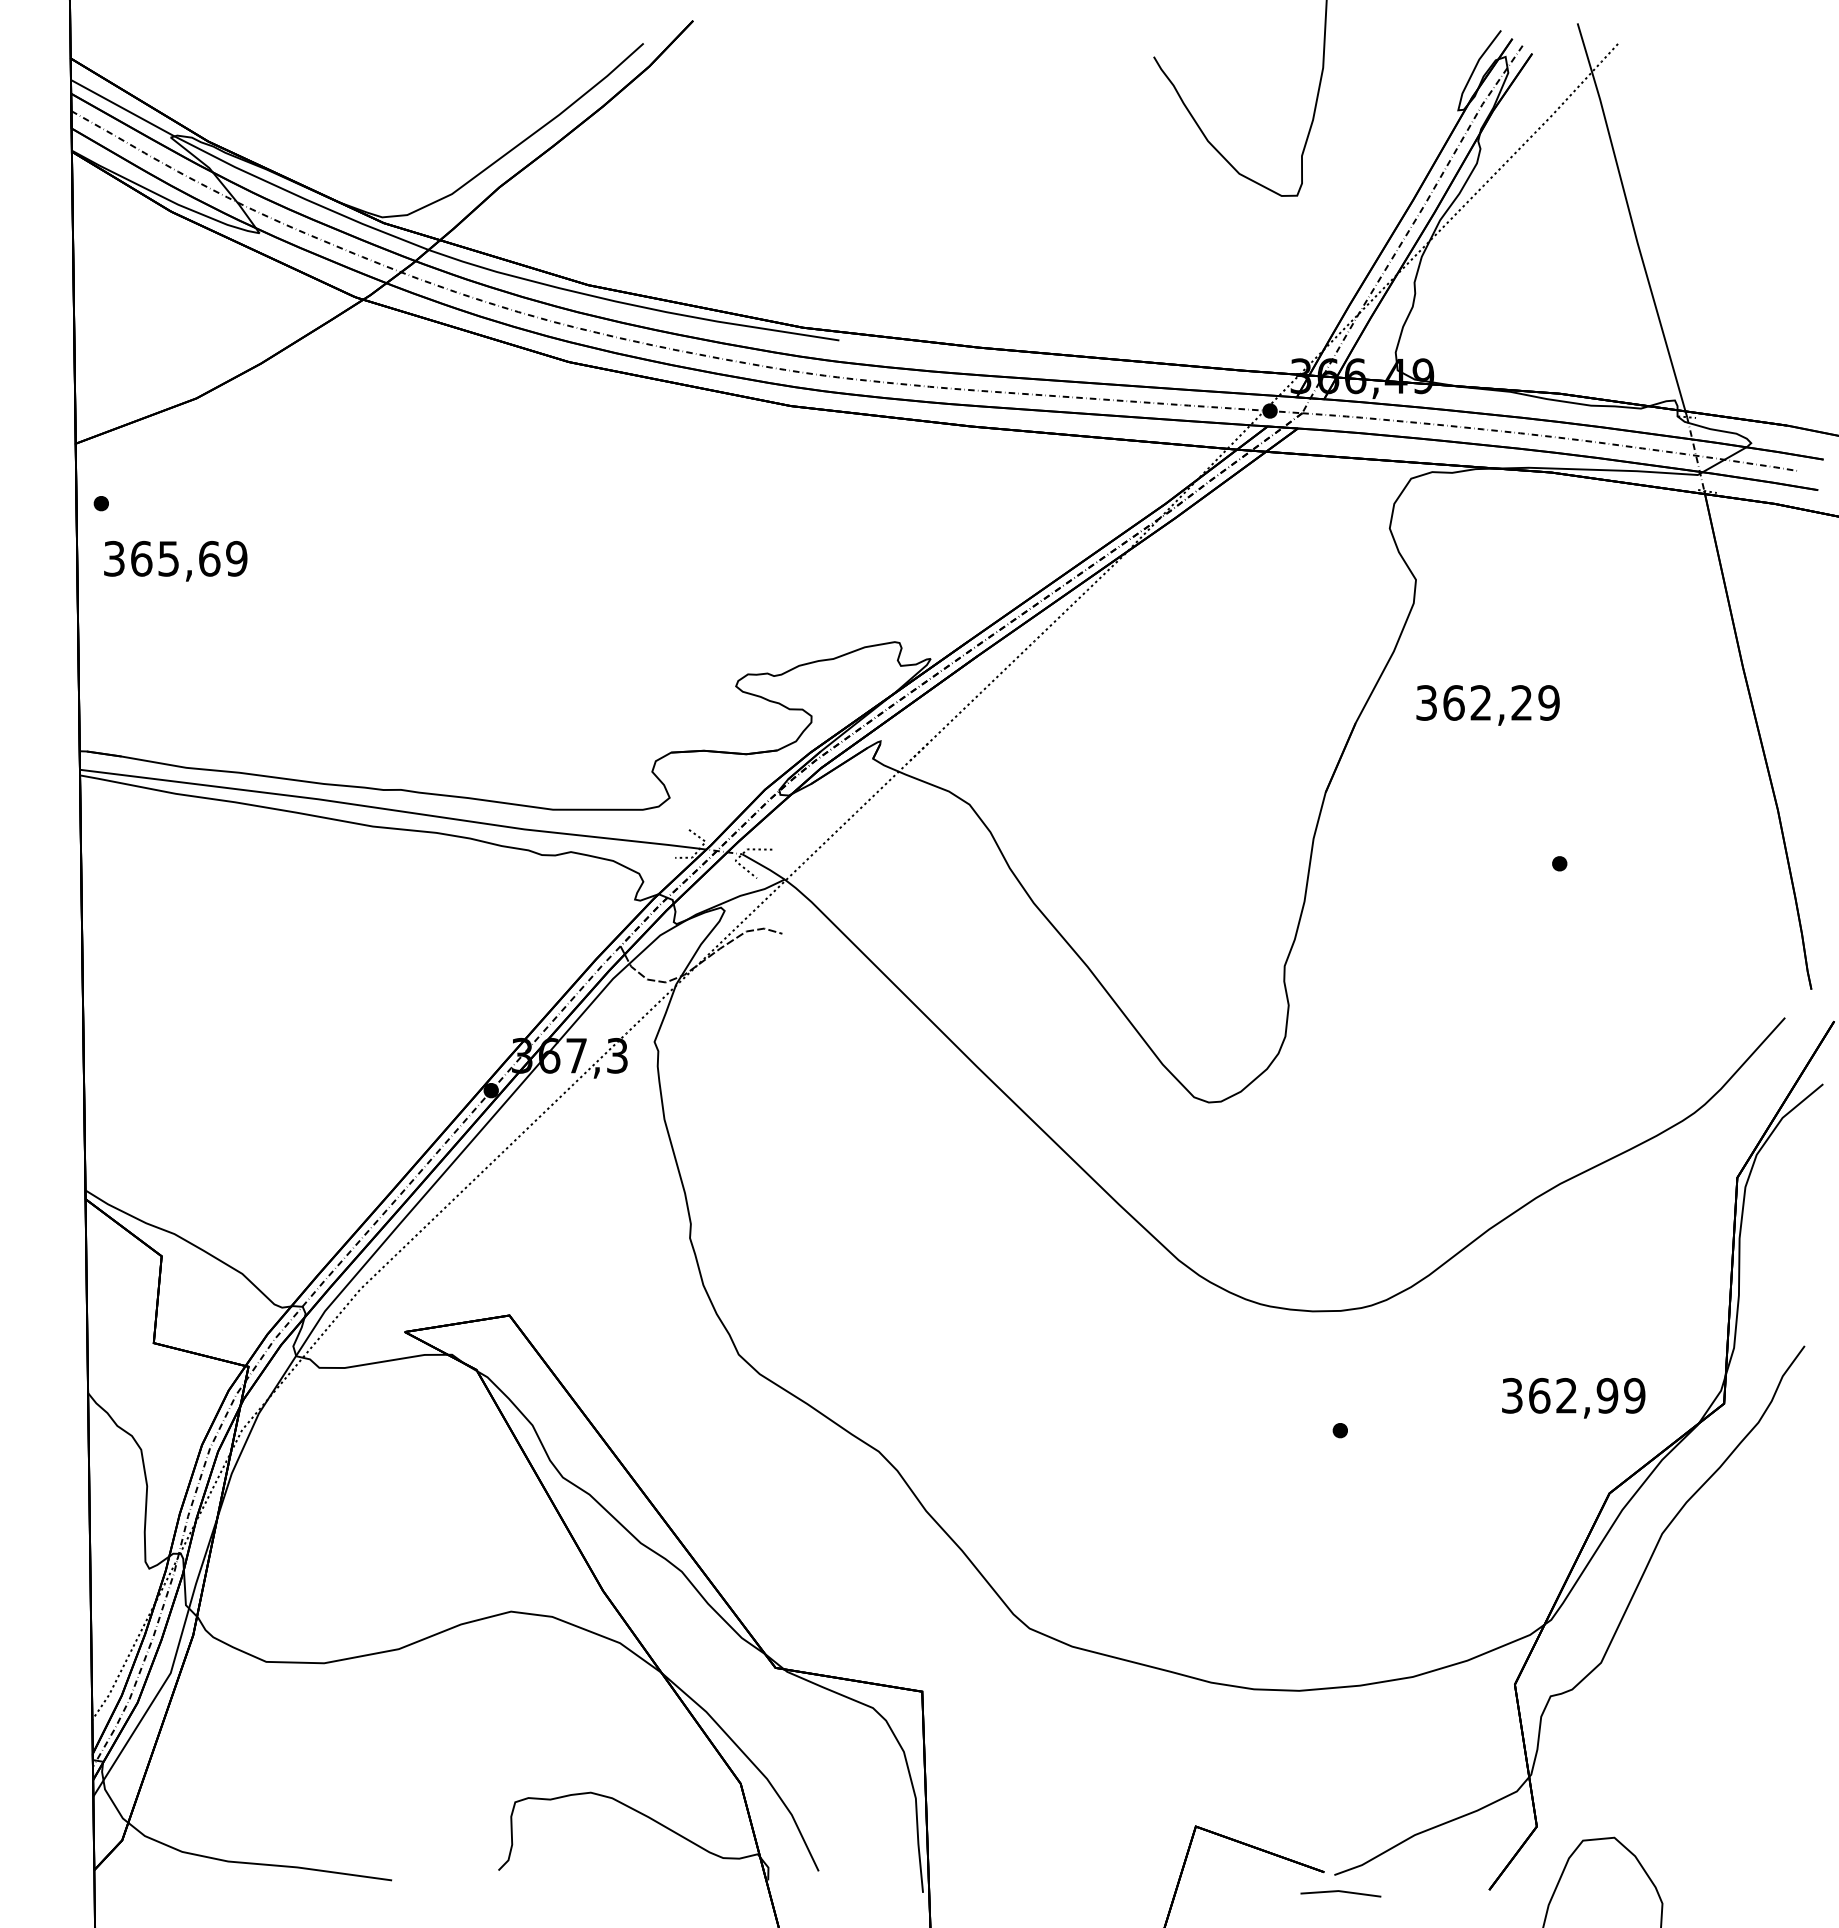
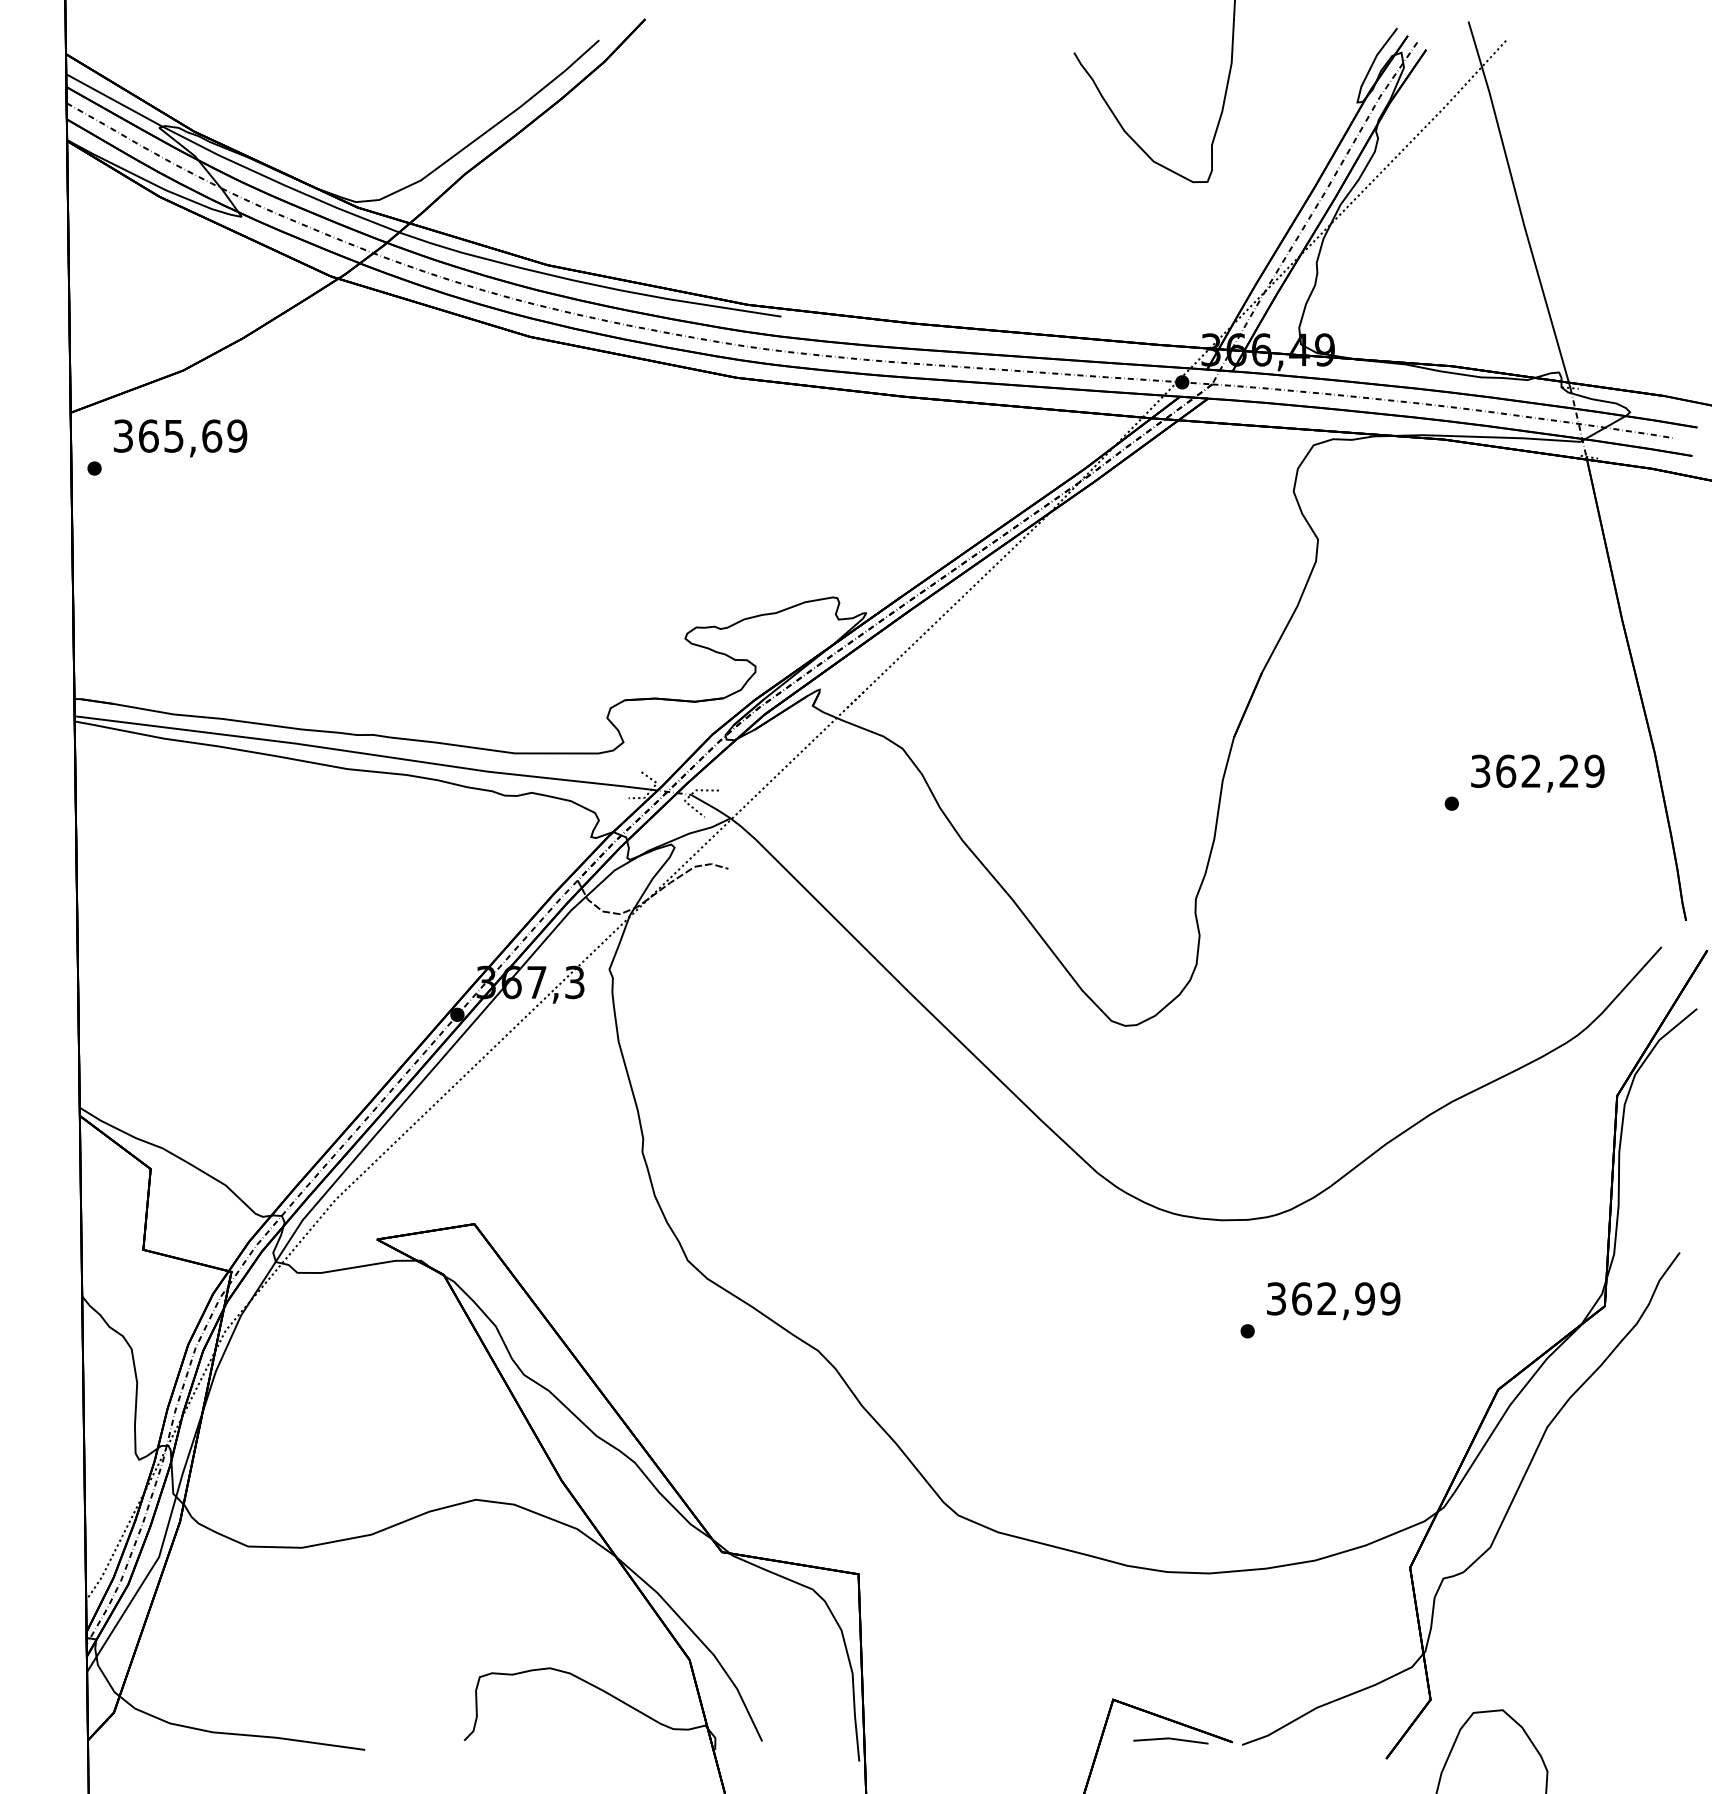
text: (175, 561) -> (180, 438), moved
text: (1487, 705) -> (1537, 773), moved
text: (1573, 1398) -> (1333, 1301), moved
line: (1340, 1892) -> (1170, 1739), moved

